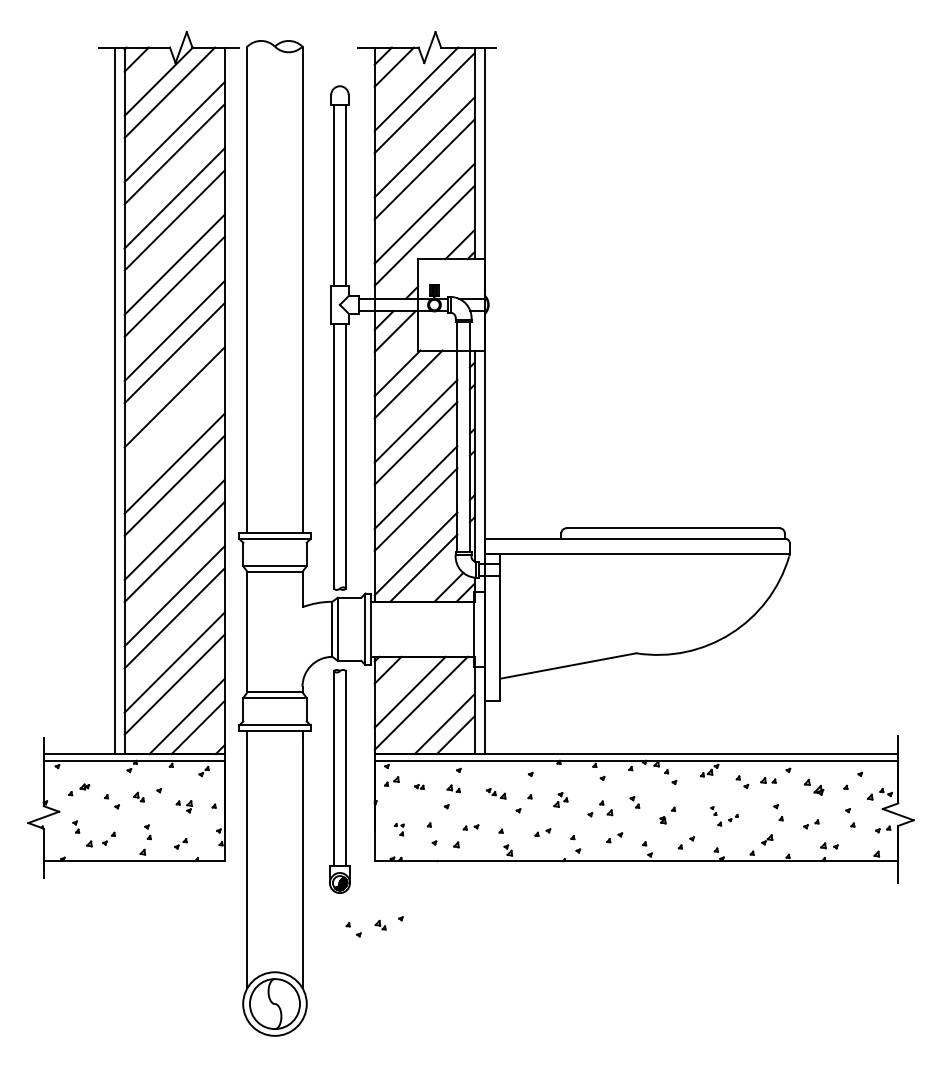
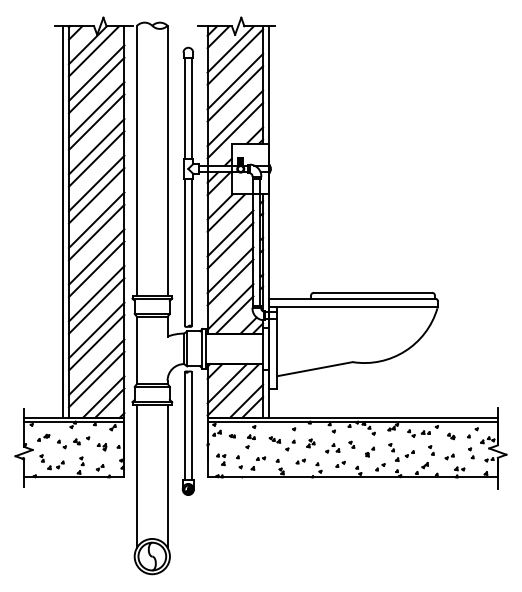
line: (174, 419) -> (96, 232), added
part: (814, 787) -> (451, 436), size x0.62
part: (724, 816) -> (401, 452), size x1.67
part: (399, 828) -> (221, 459), size x1.67
part: (374, 926) -> (207, 513), removed

